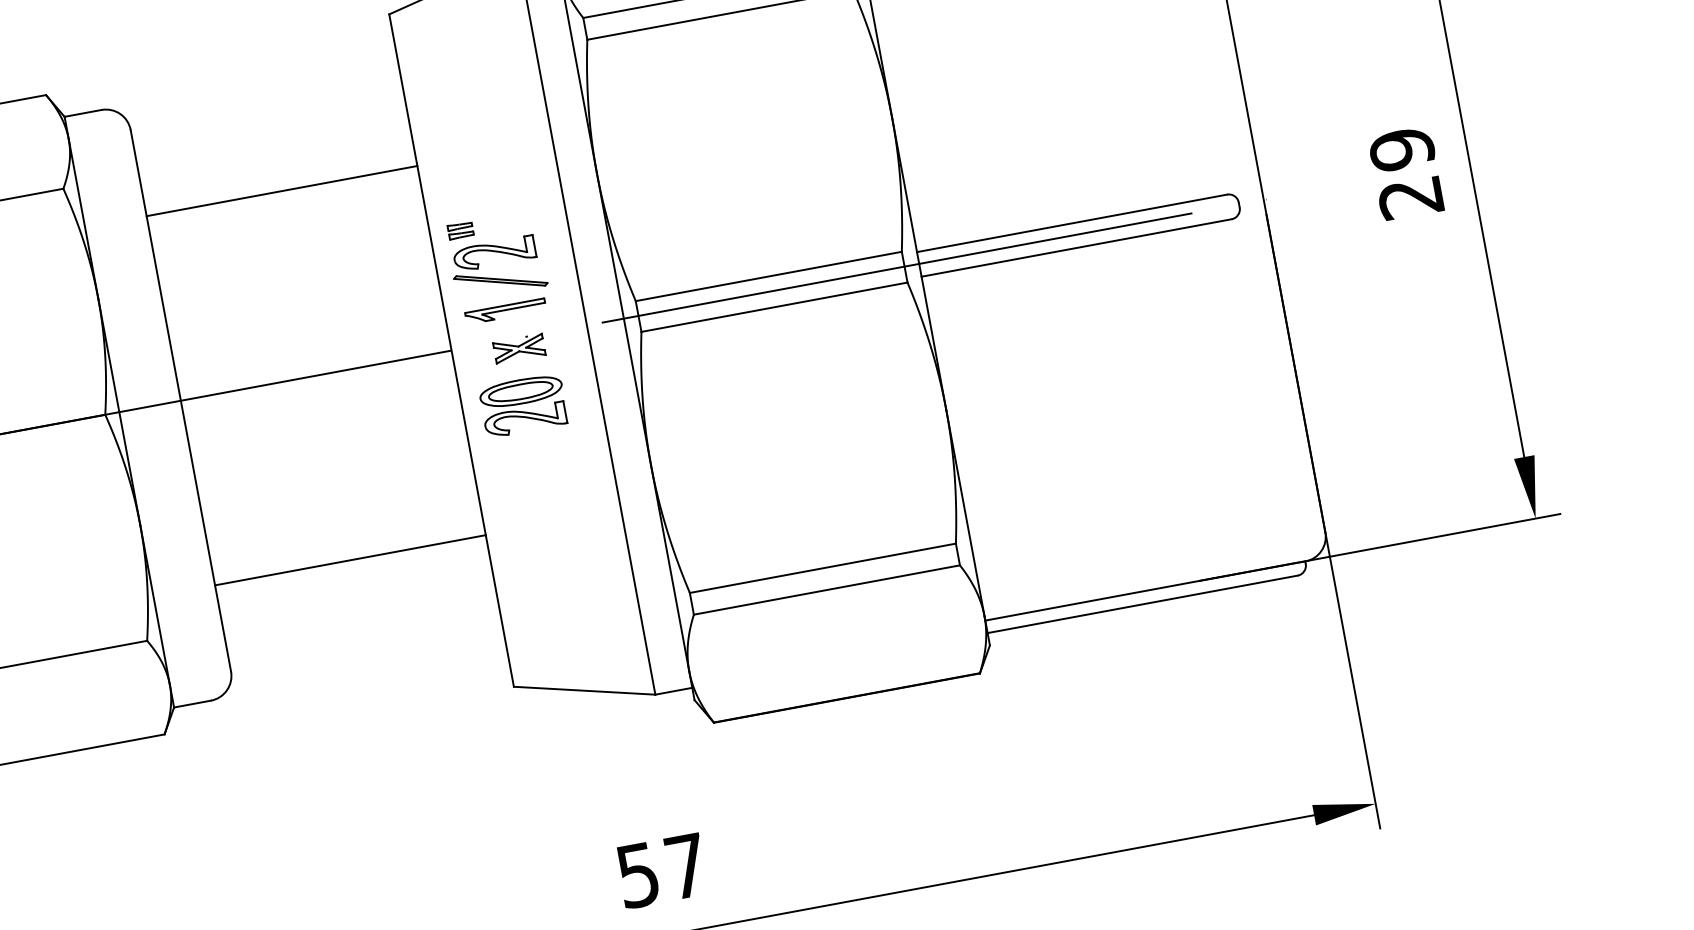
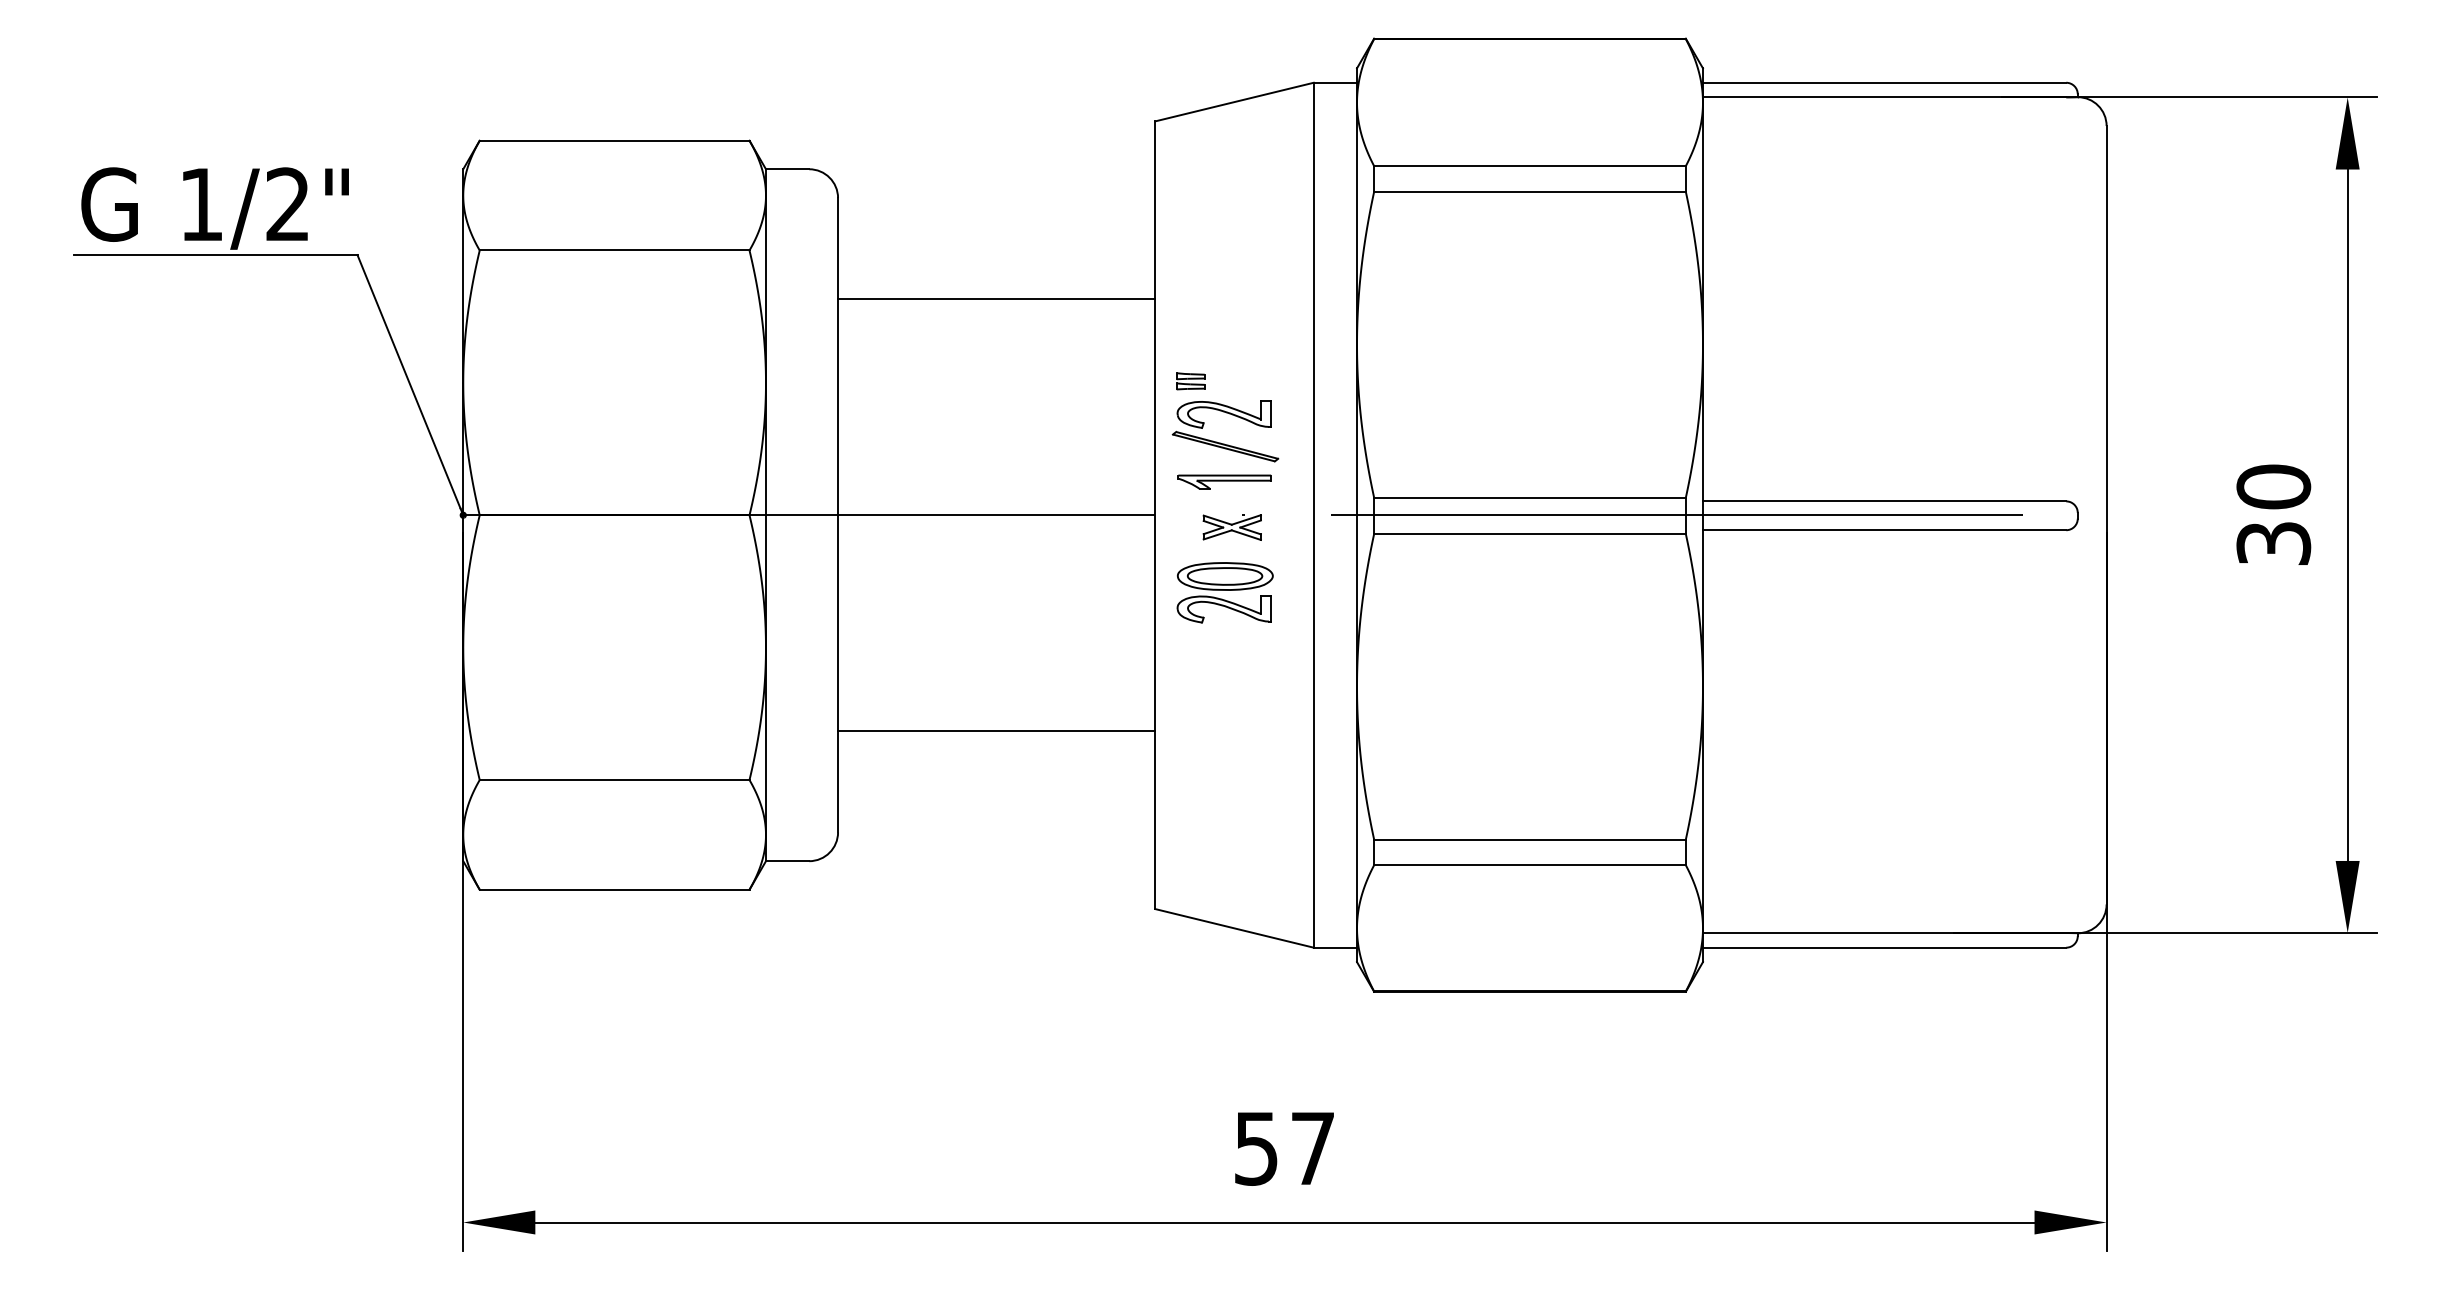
text: (1406, 173) -> (2273, 514), 29 -> 30

